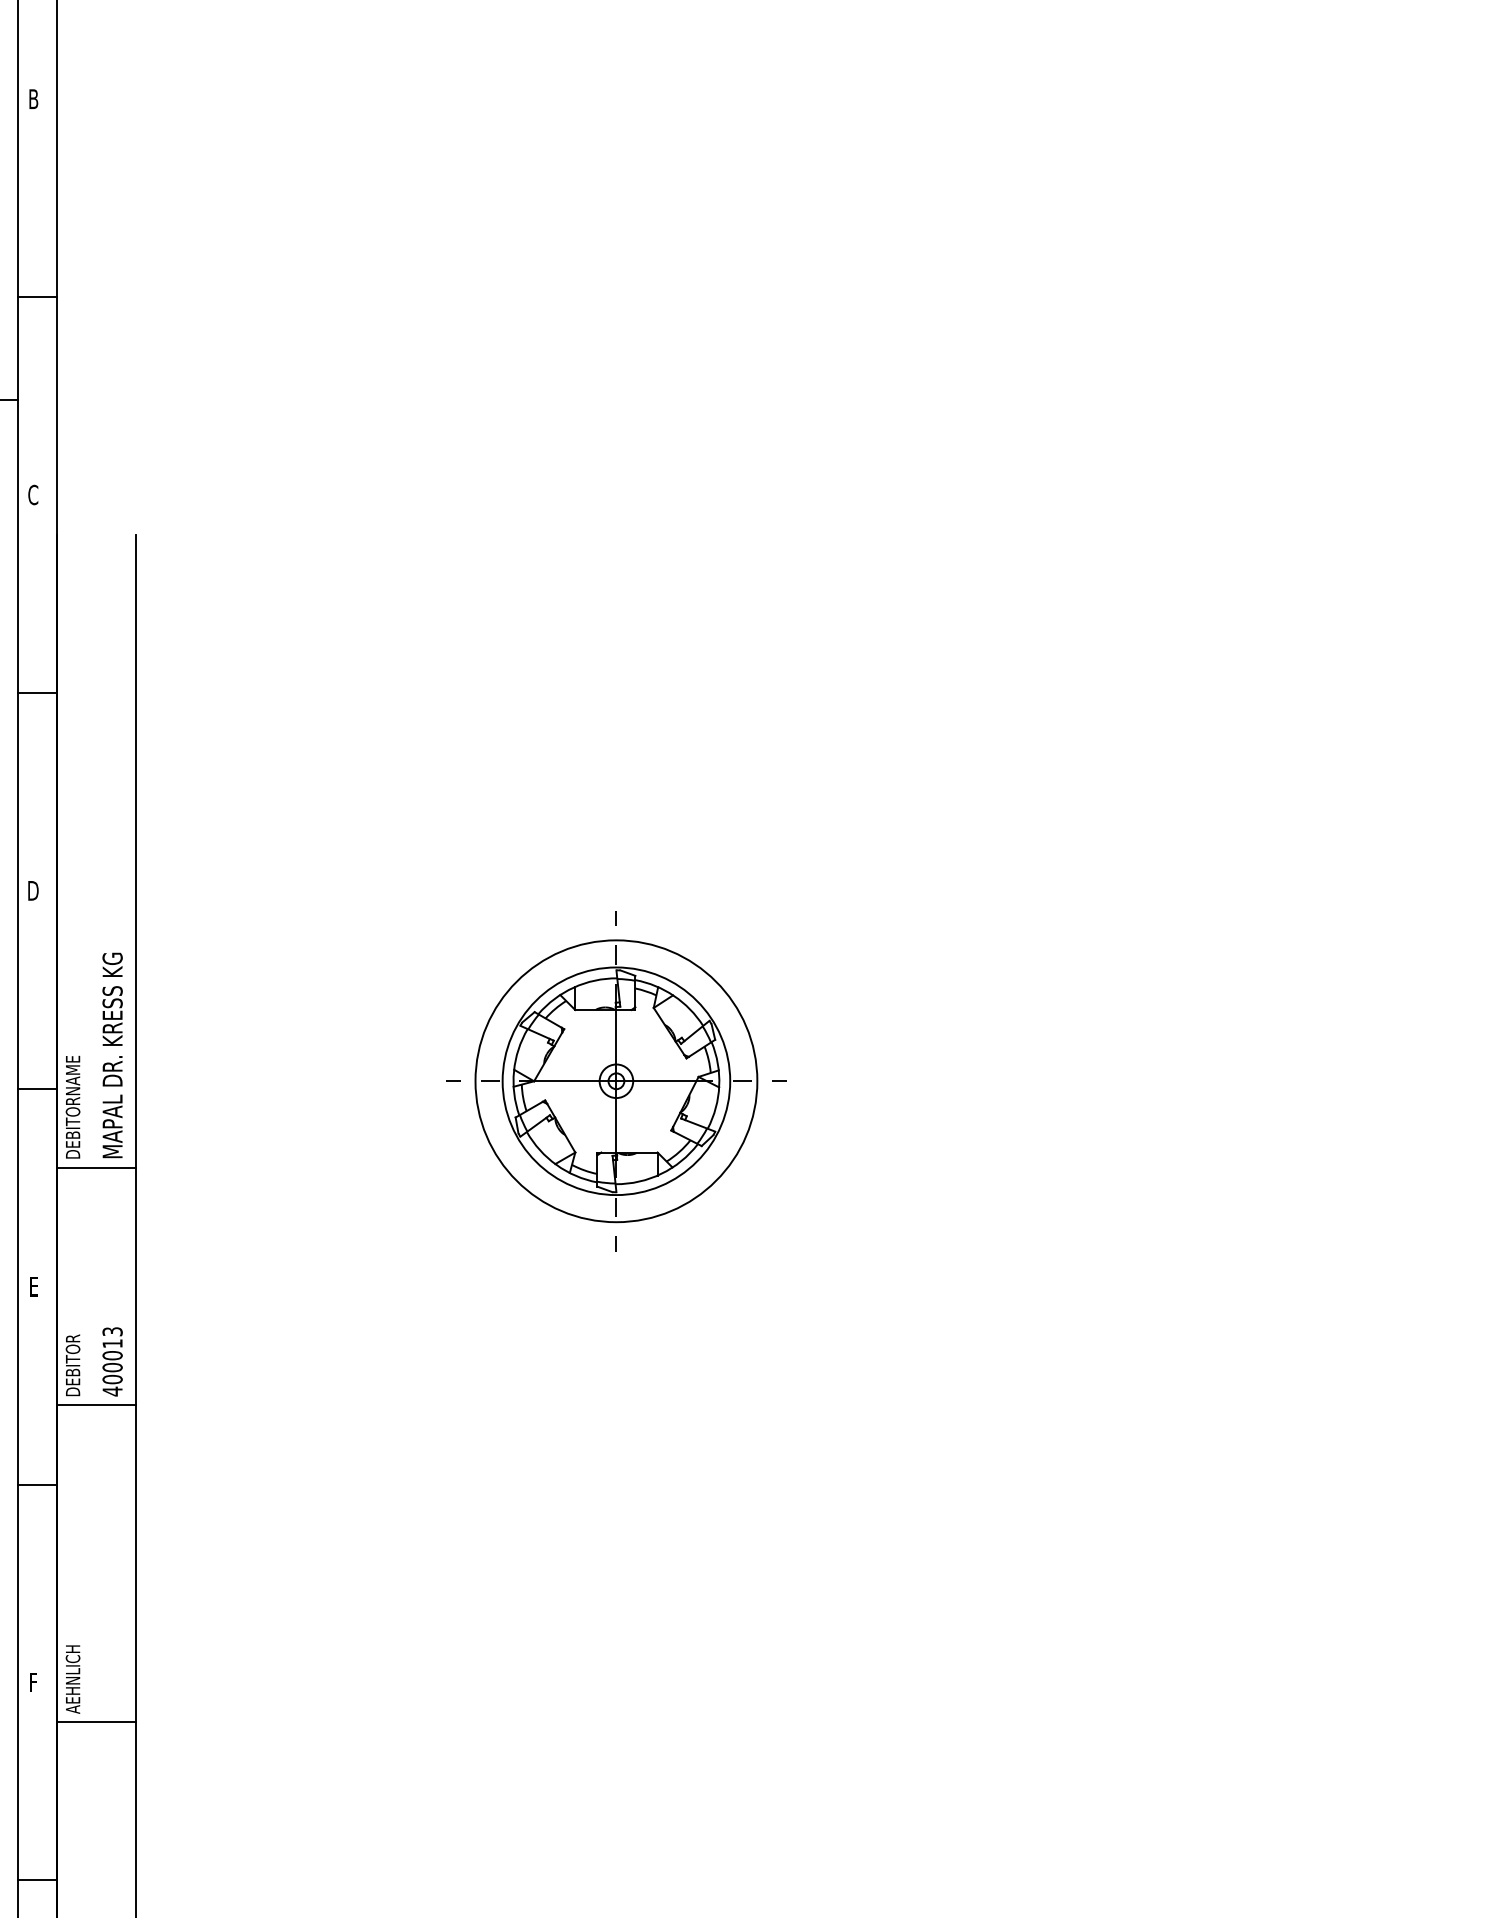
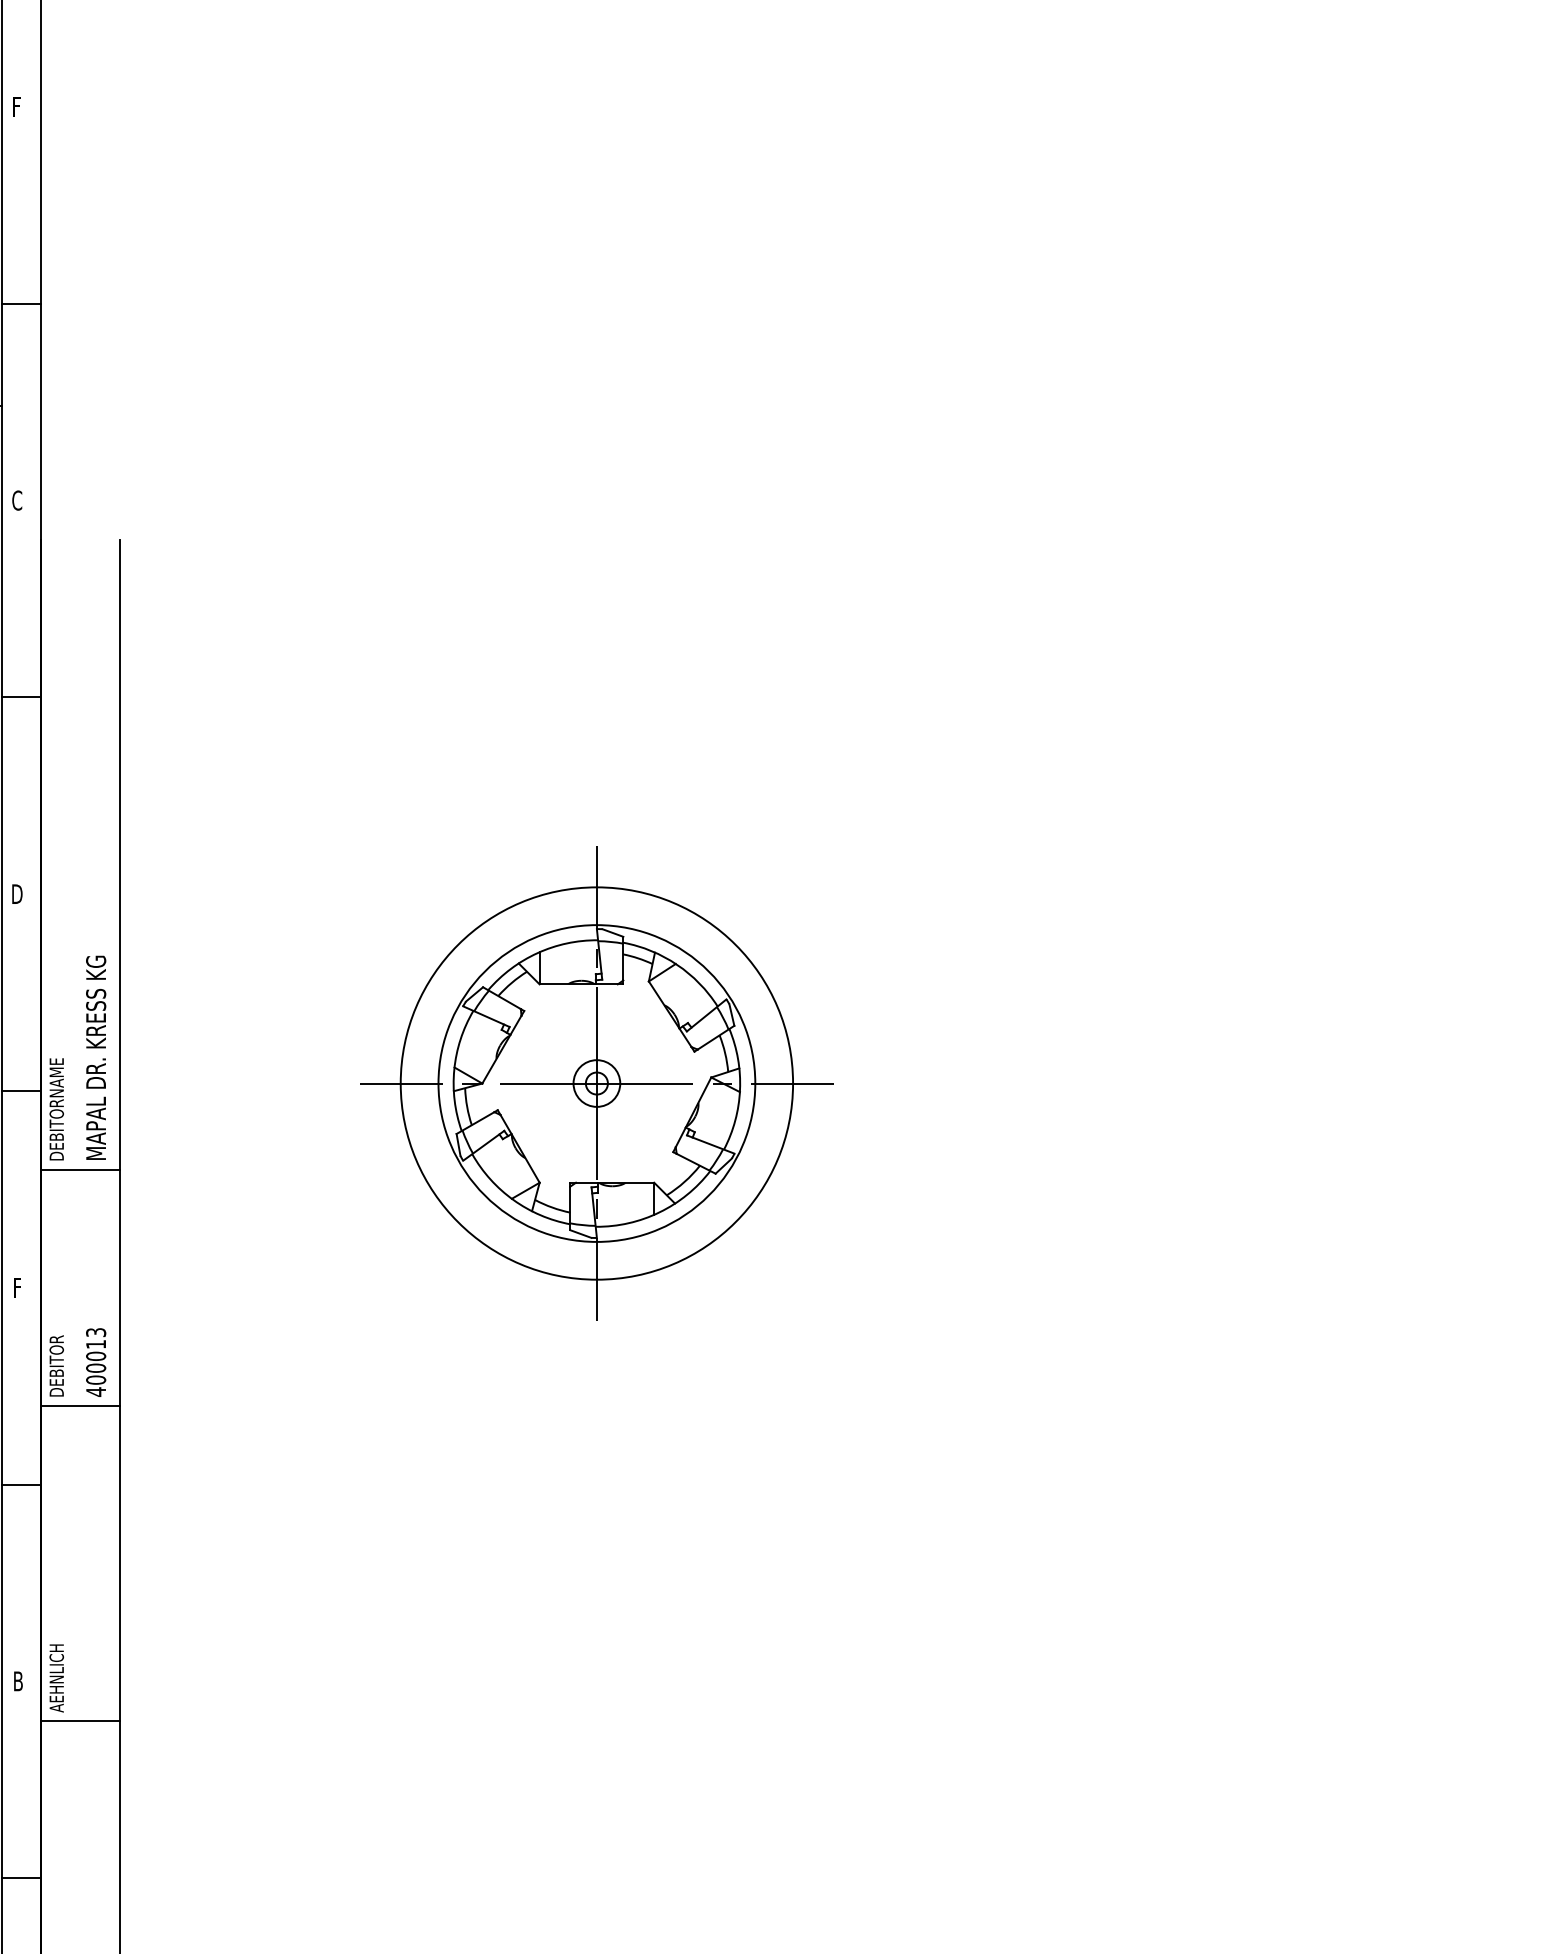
text: (33, 98) -> (17, 106), B -> F
part: (616, 1081) -> (597, 1083), size x1.4
text: (34, 1286) -> (18, 1287), E -> F
text: (34, 1682) -> (18, 1681), F -> B

